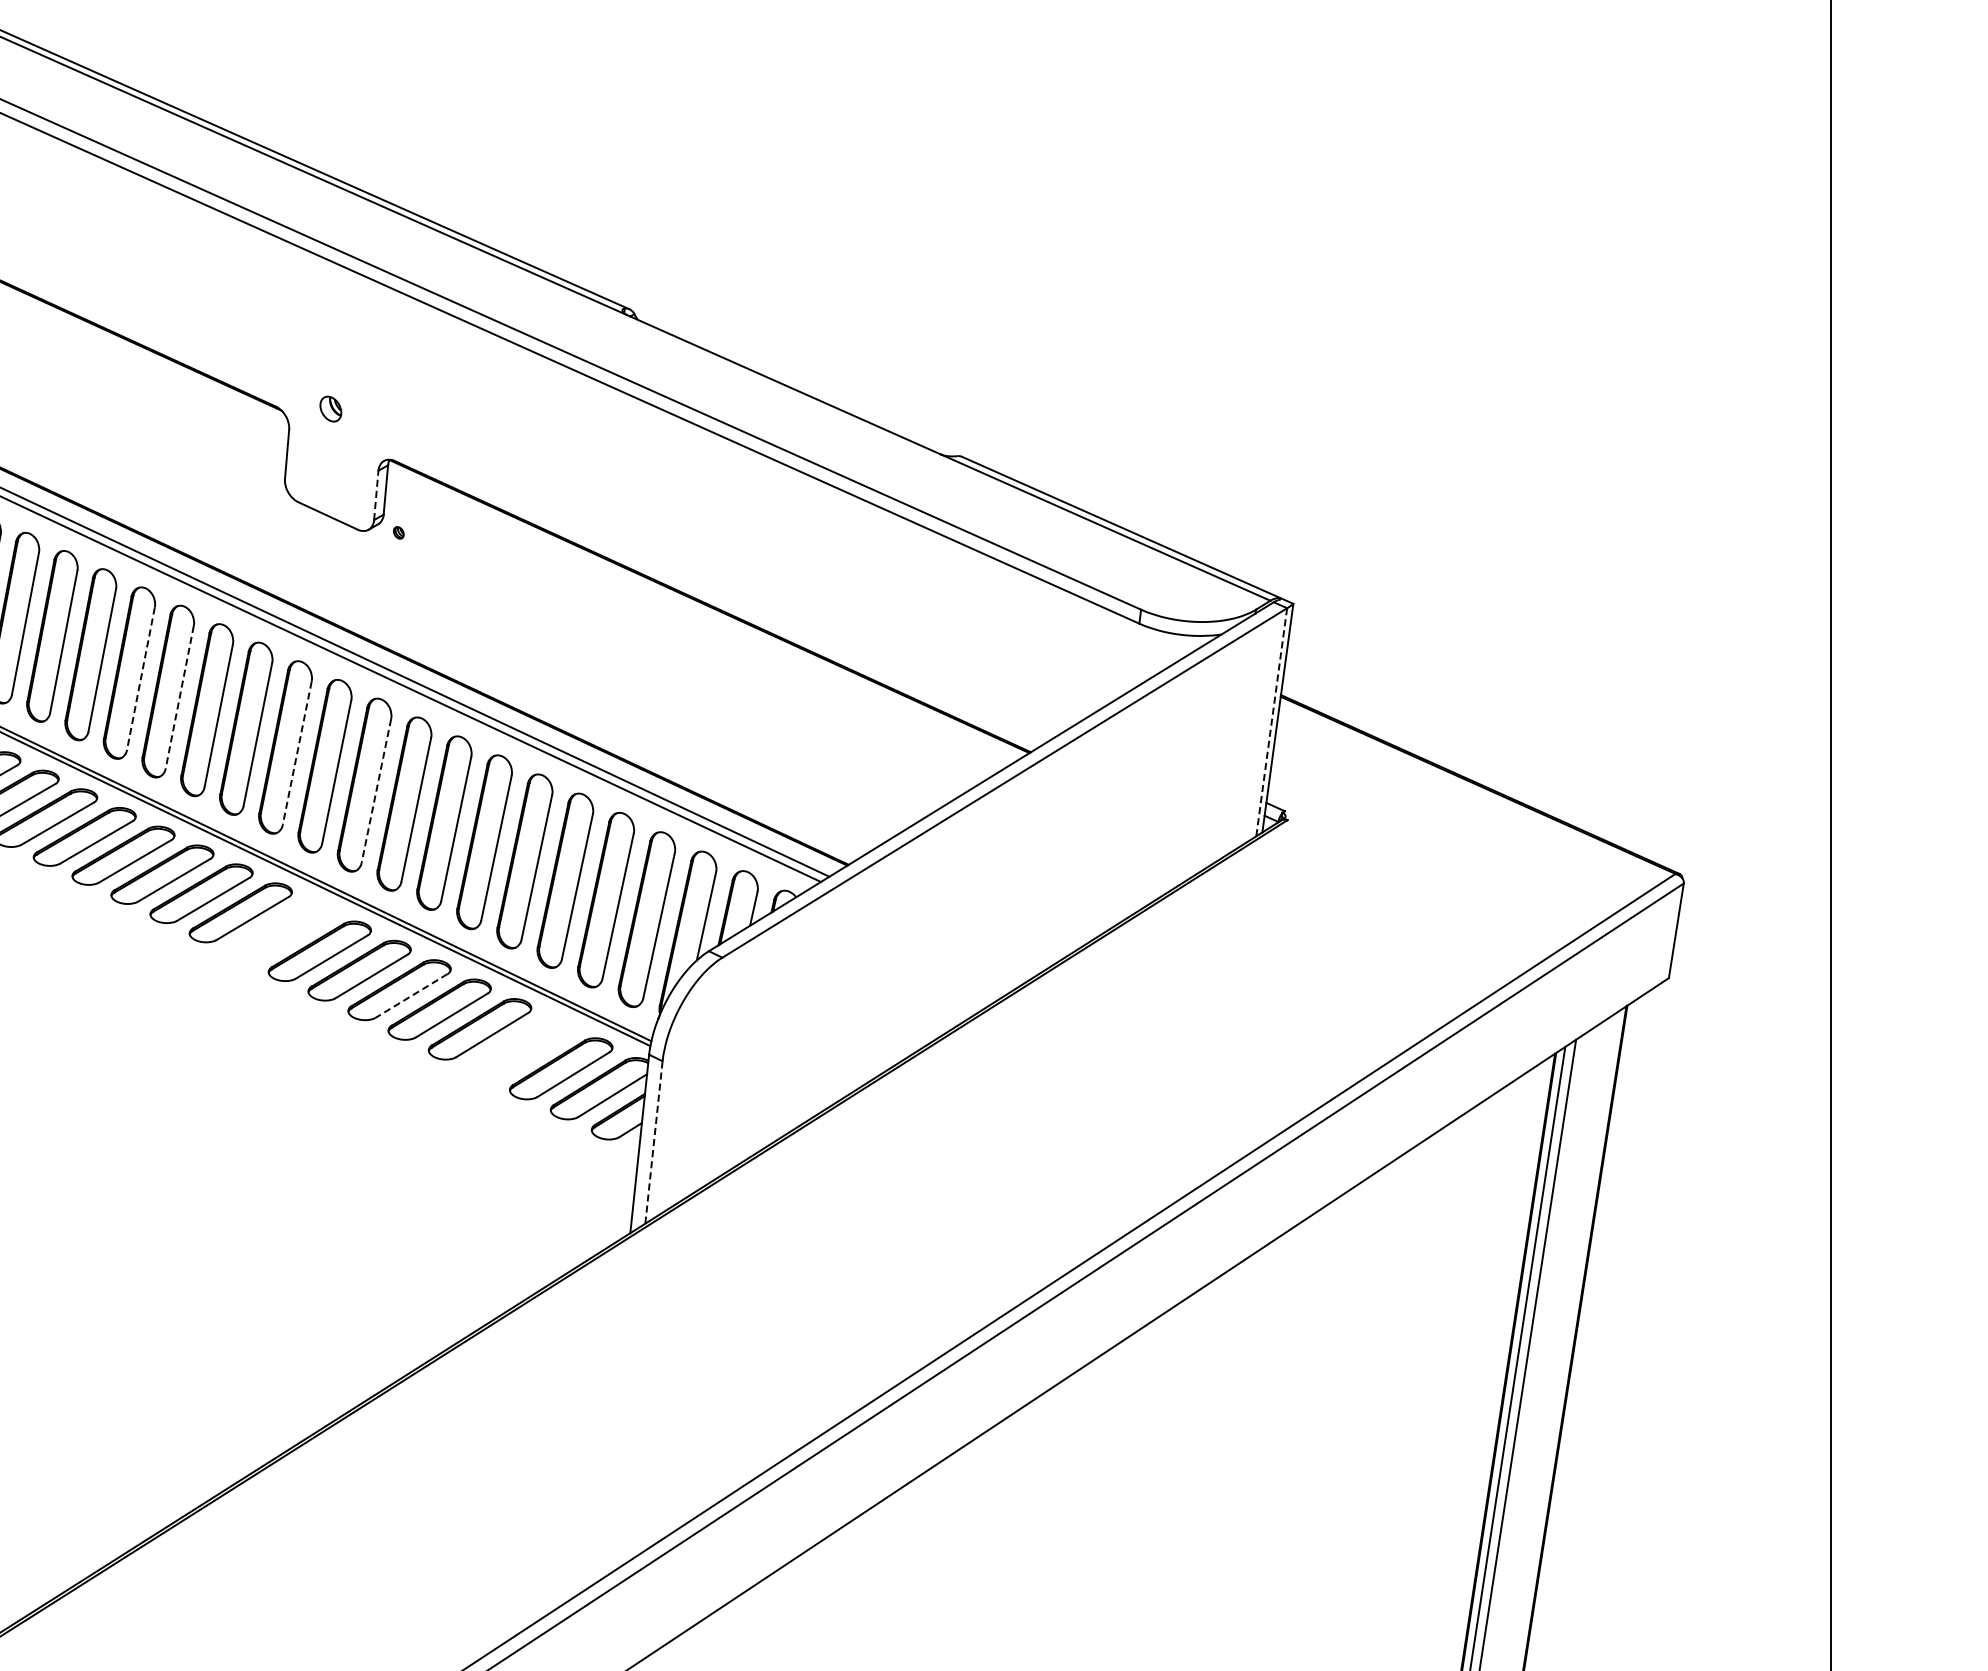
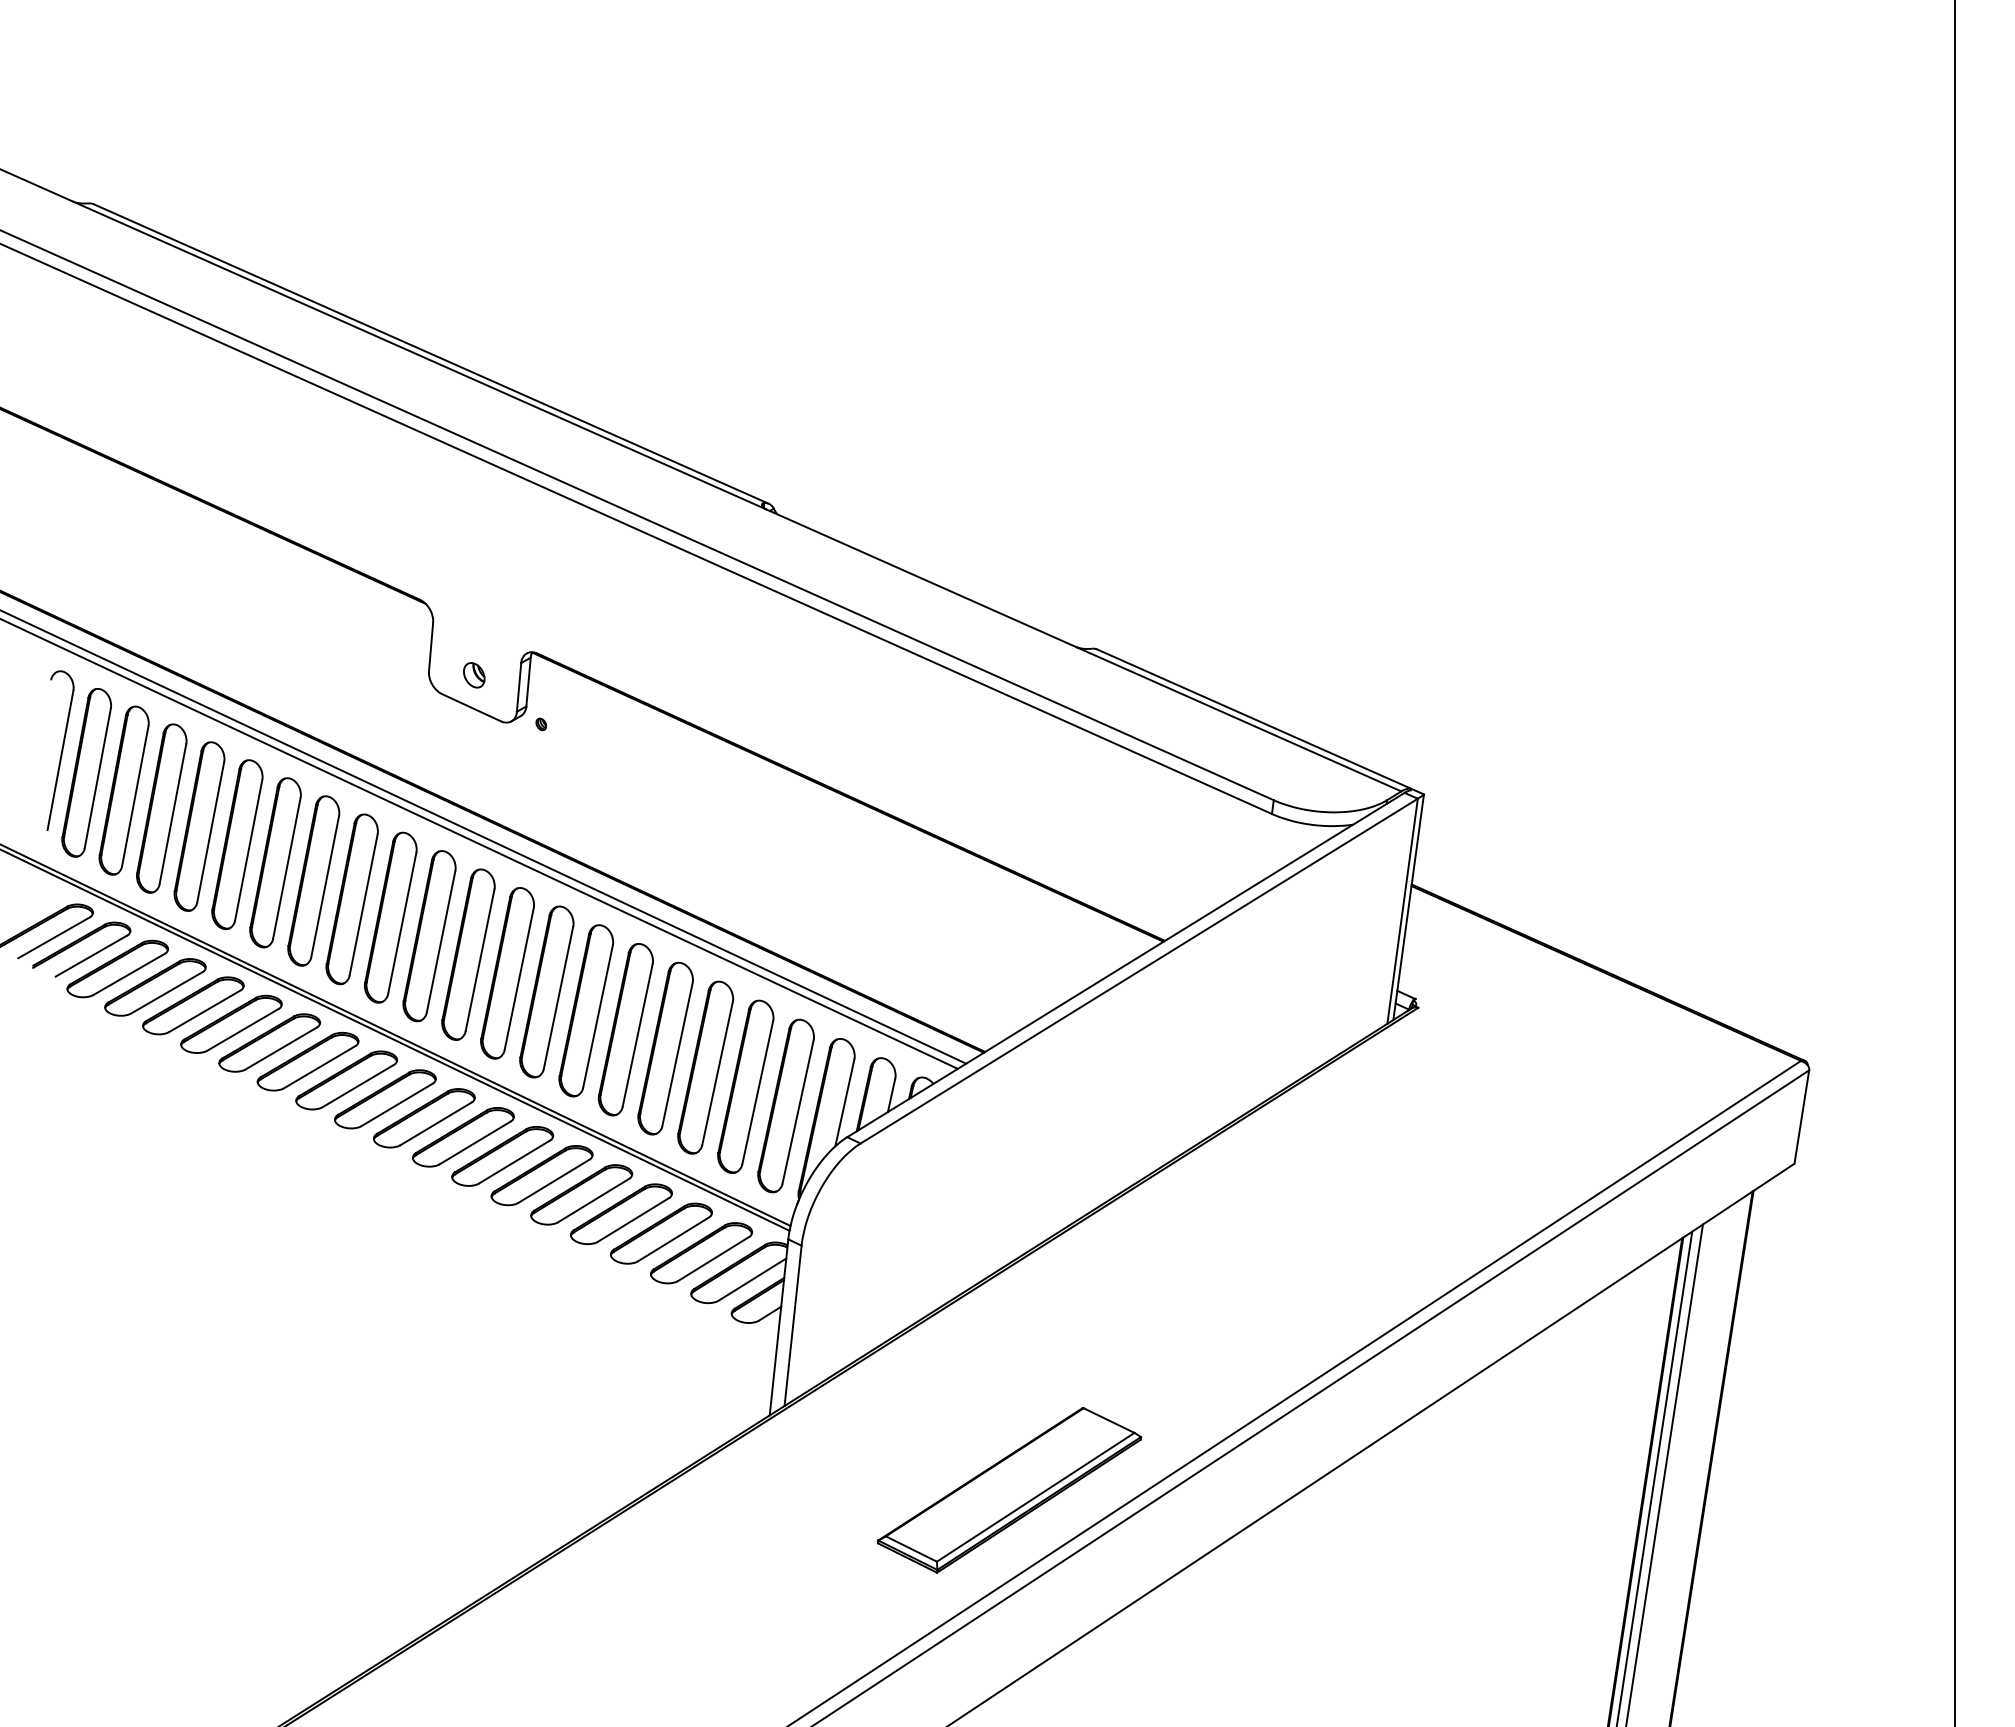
part: (331, 409) -> (474, 675), moved
line: (376, 494) -> (519, 686), dashed -> solid
line: (140, 678) -> (286, 868), dashed -> solid
line: (180, 697) -> (325, 886), dashed -> solid
line: (1271, 722) -> (1402, 911), dashed -> solid
line: (297, 753) -> (441, 942), dashed -> solid
line: (376, 791) -> (519, 979), dashed -> solid
part: (280, 932) -> (424, 1118), added
line: (411, 996) -> (553, 1181), dashed -> solid
part: (519, 1048) -> (660, 1233), added
line: (654, 1142) -> (793, 1325), dashed -> solid
part: (873, 1309) -> (1009, 1490), added

